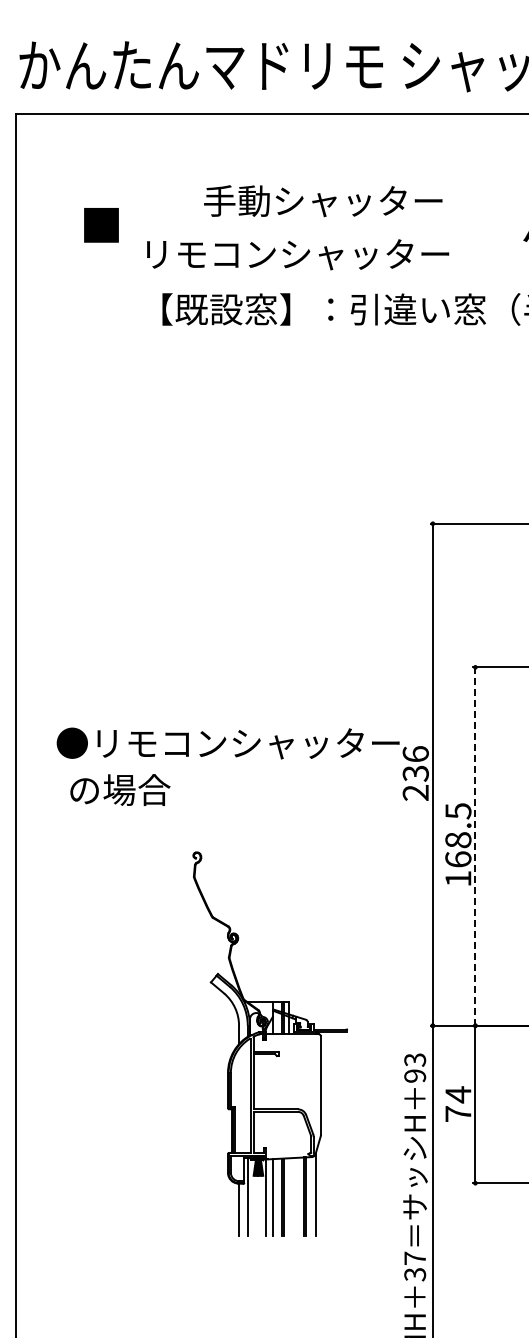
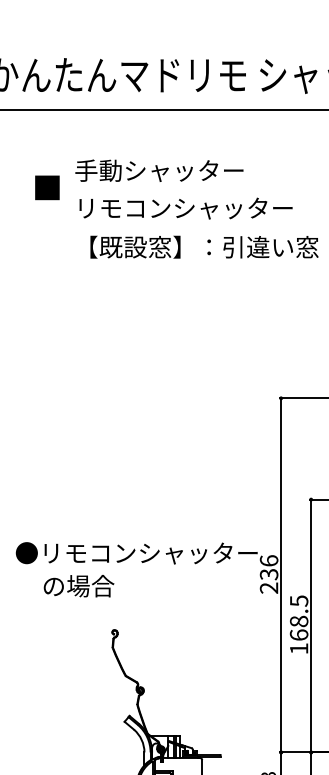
text: (323, 201) -> (159, 171), moved
text: (120, 789) -> (79, 585), moved
line: (475, 846) -> (311, 625), dashed -> solid

